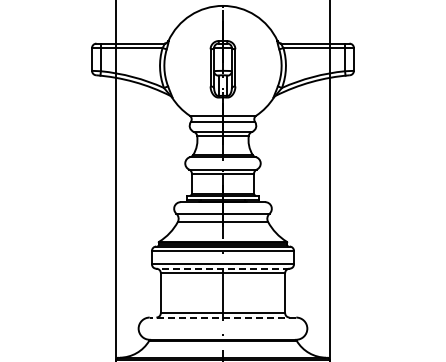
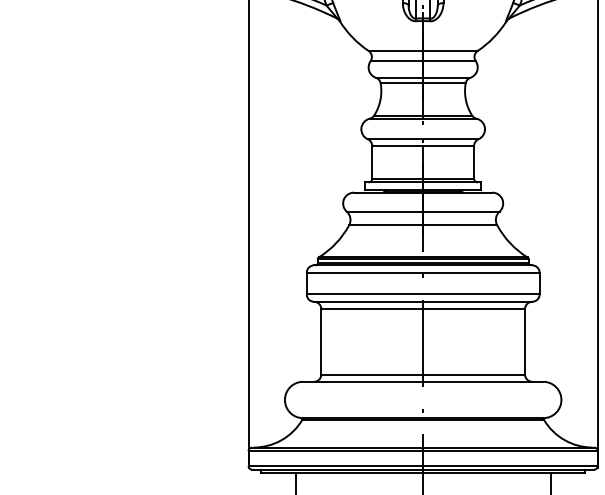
line: (222, 268) -> (422, 301), dashed -> solid
line: (222, 317) -> (422, 381), dashed -> solid

